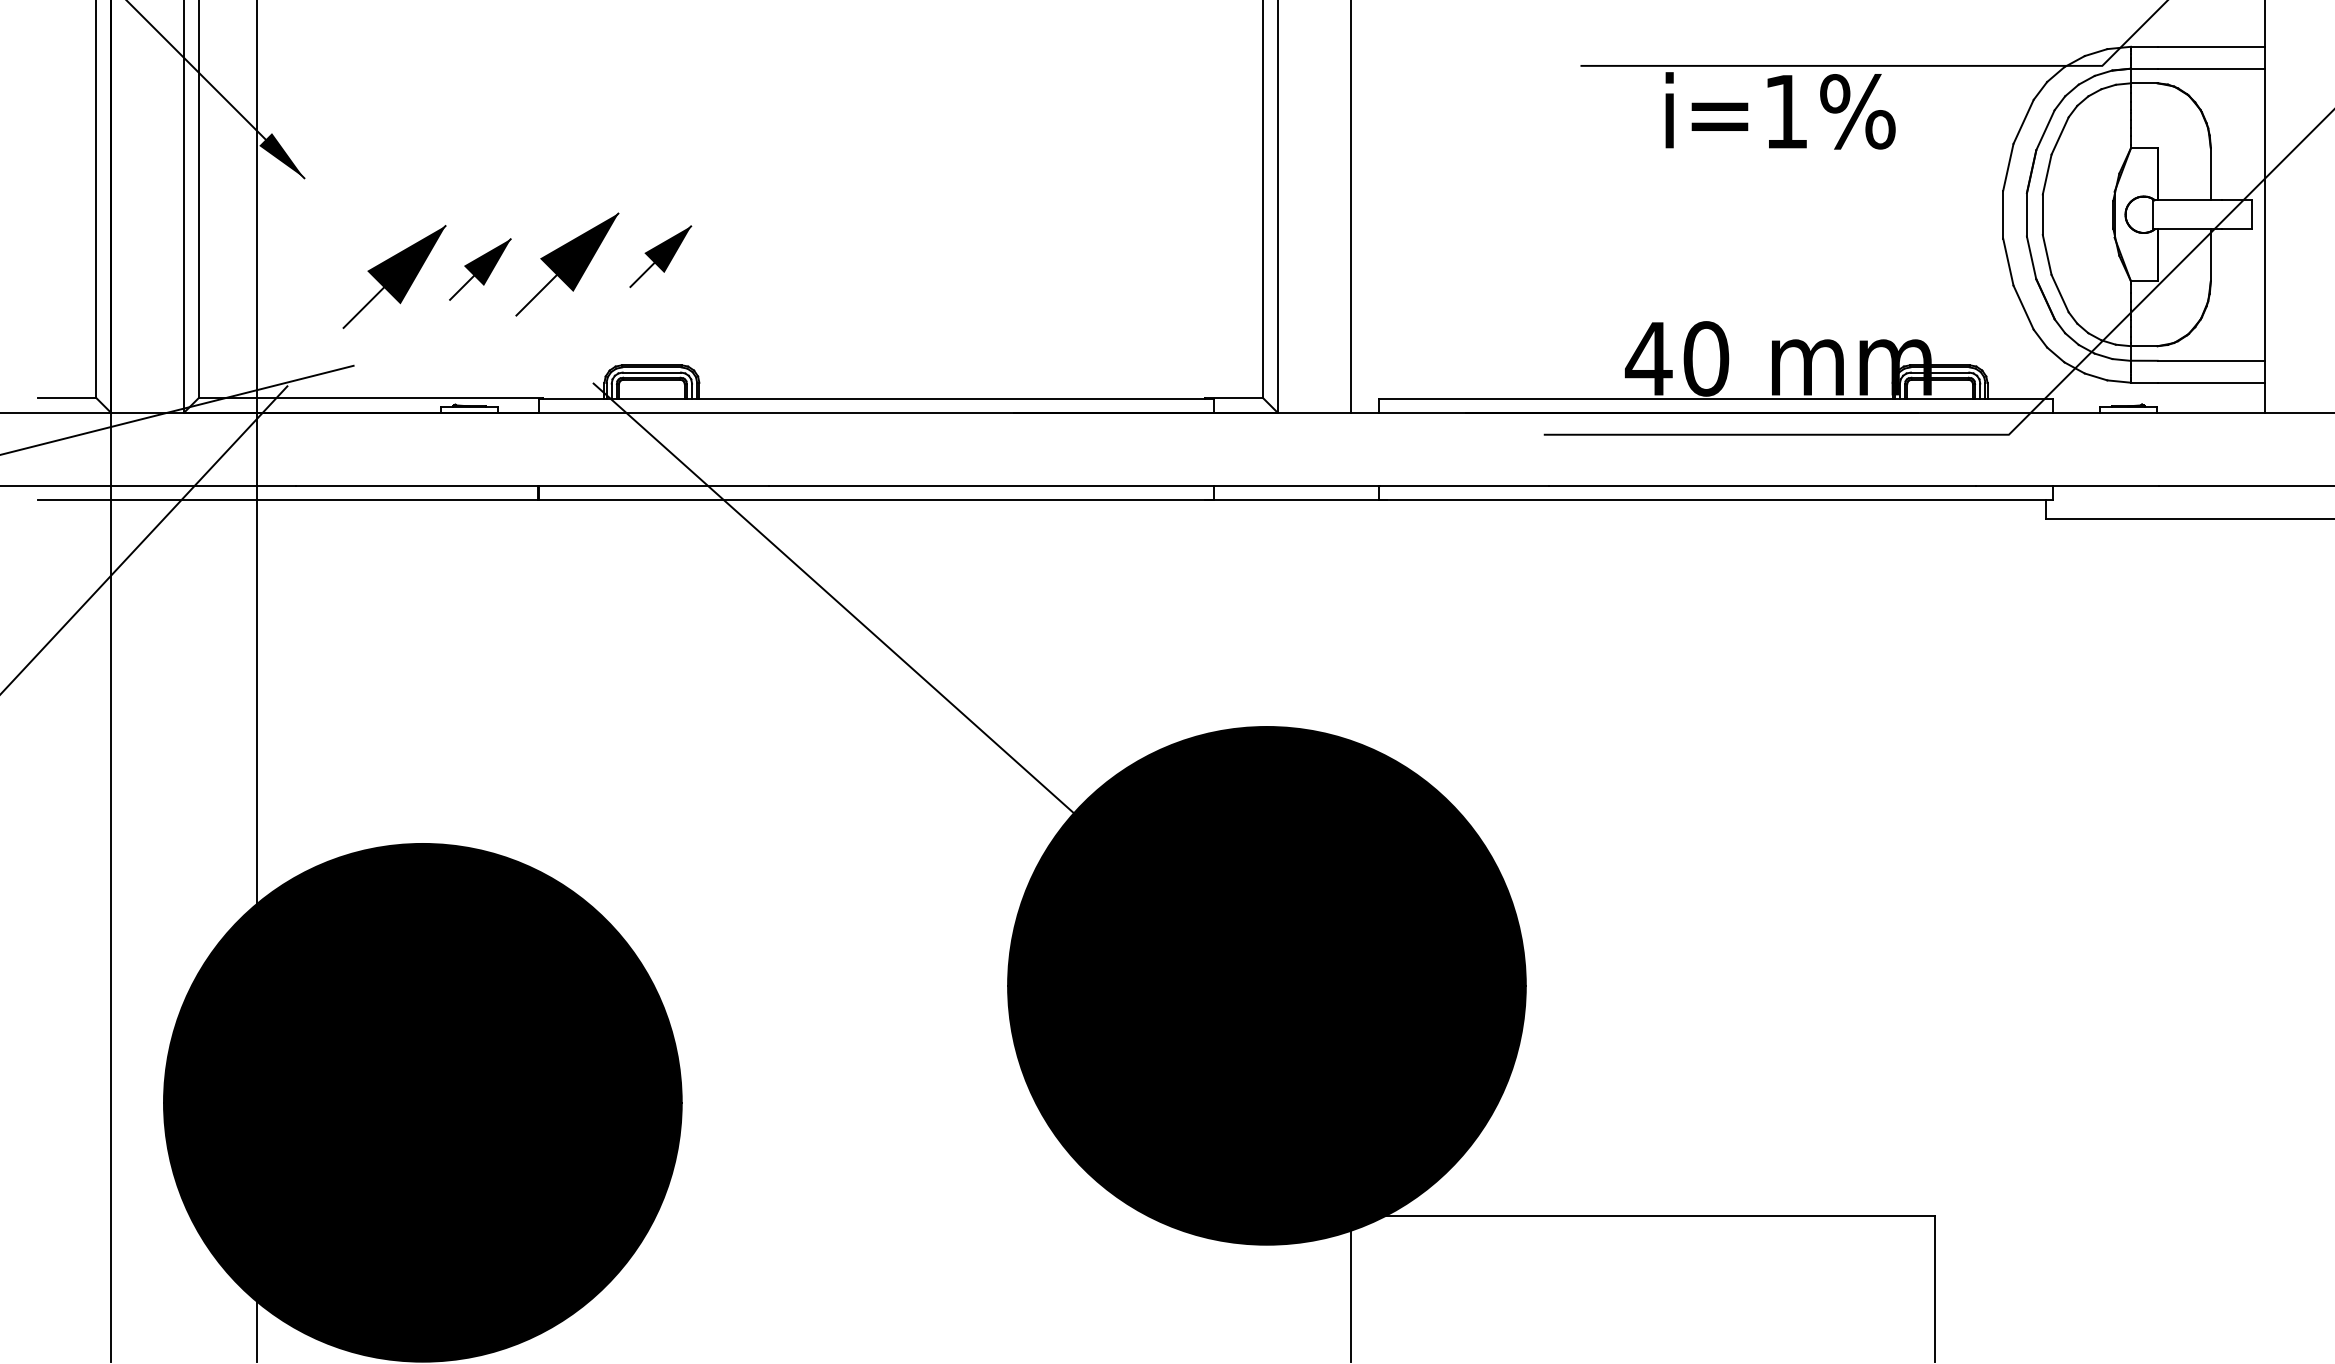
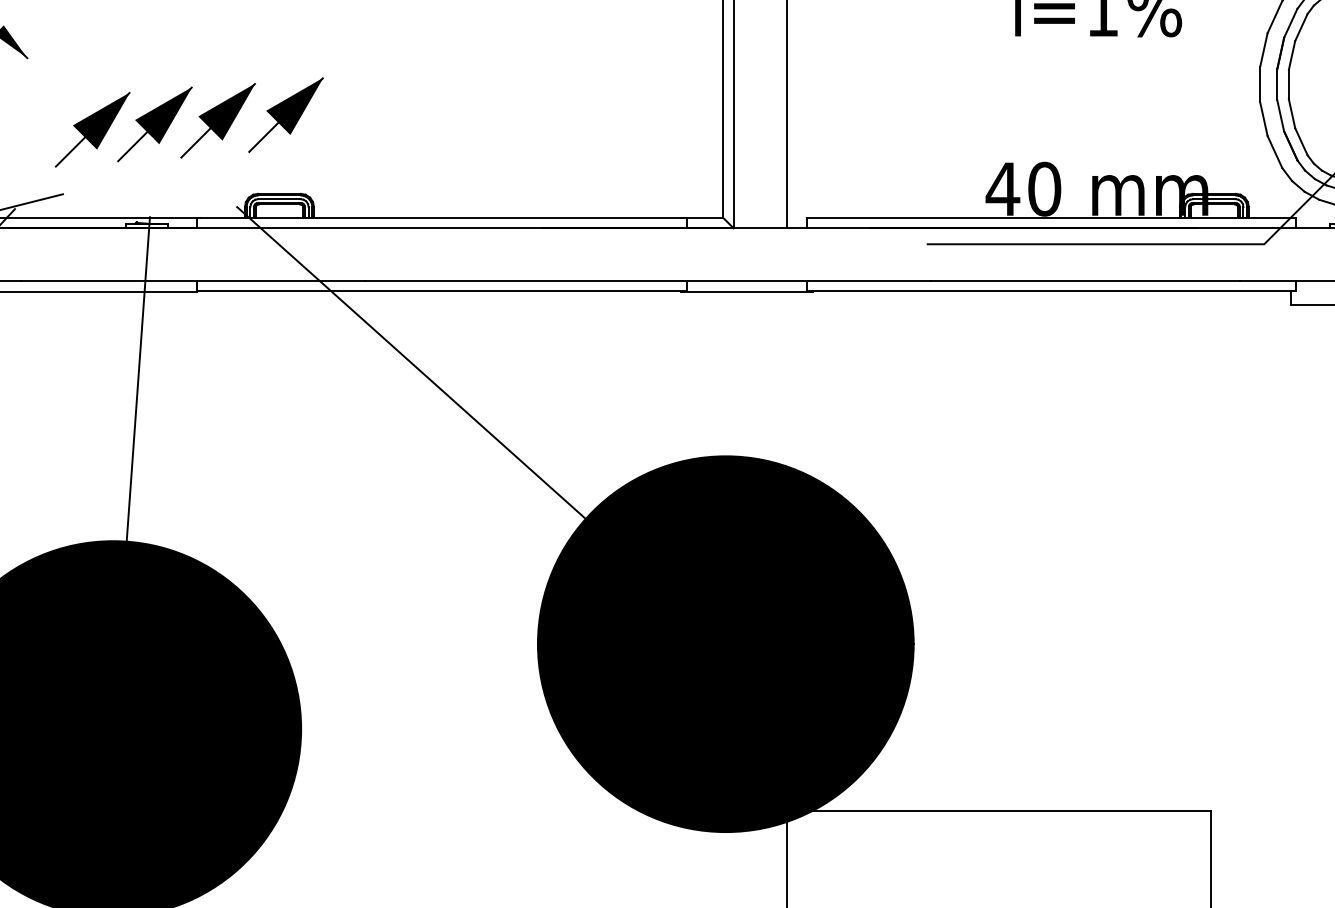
part: (660, 256) -> (285, 114), size x1.67
part: (480, 269) -> (155, 124), size x1.67
line: (457, 620) -> (138, 379), added

